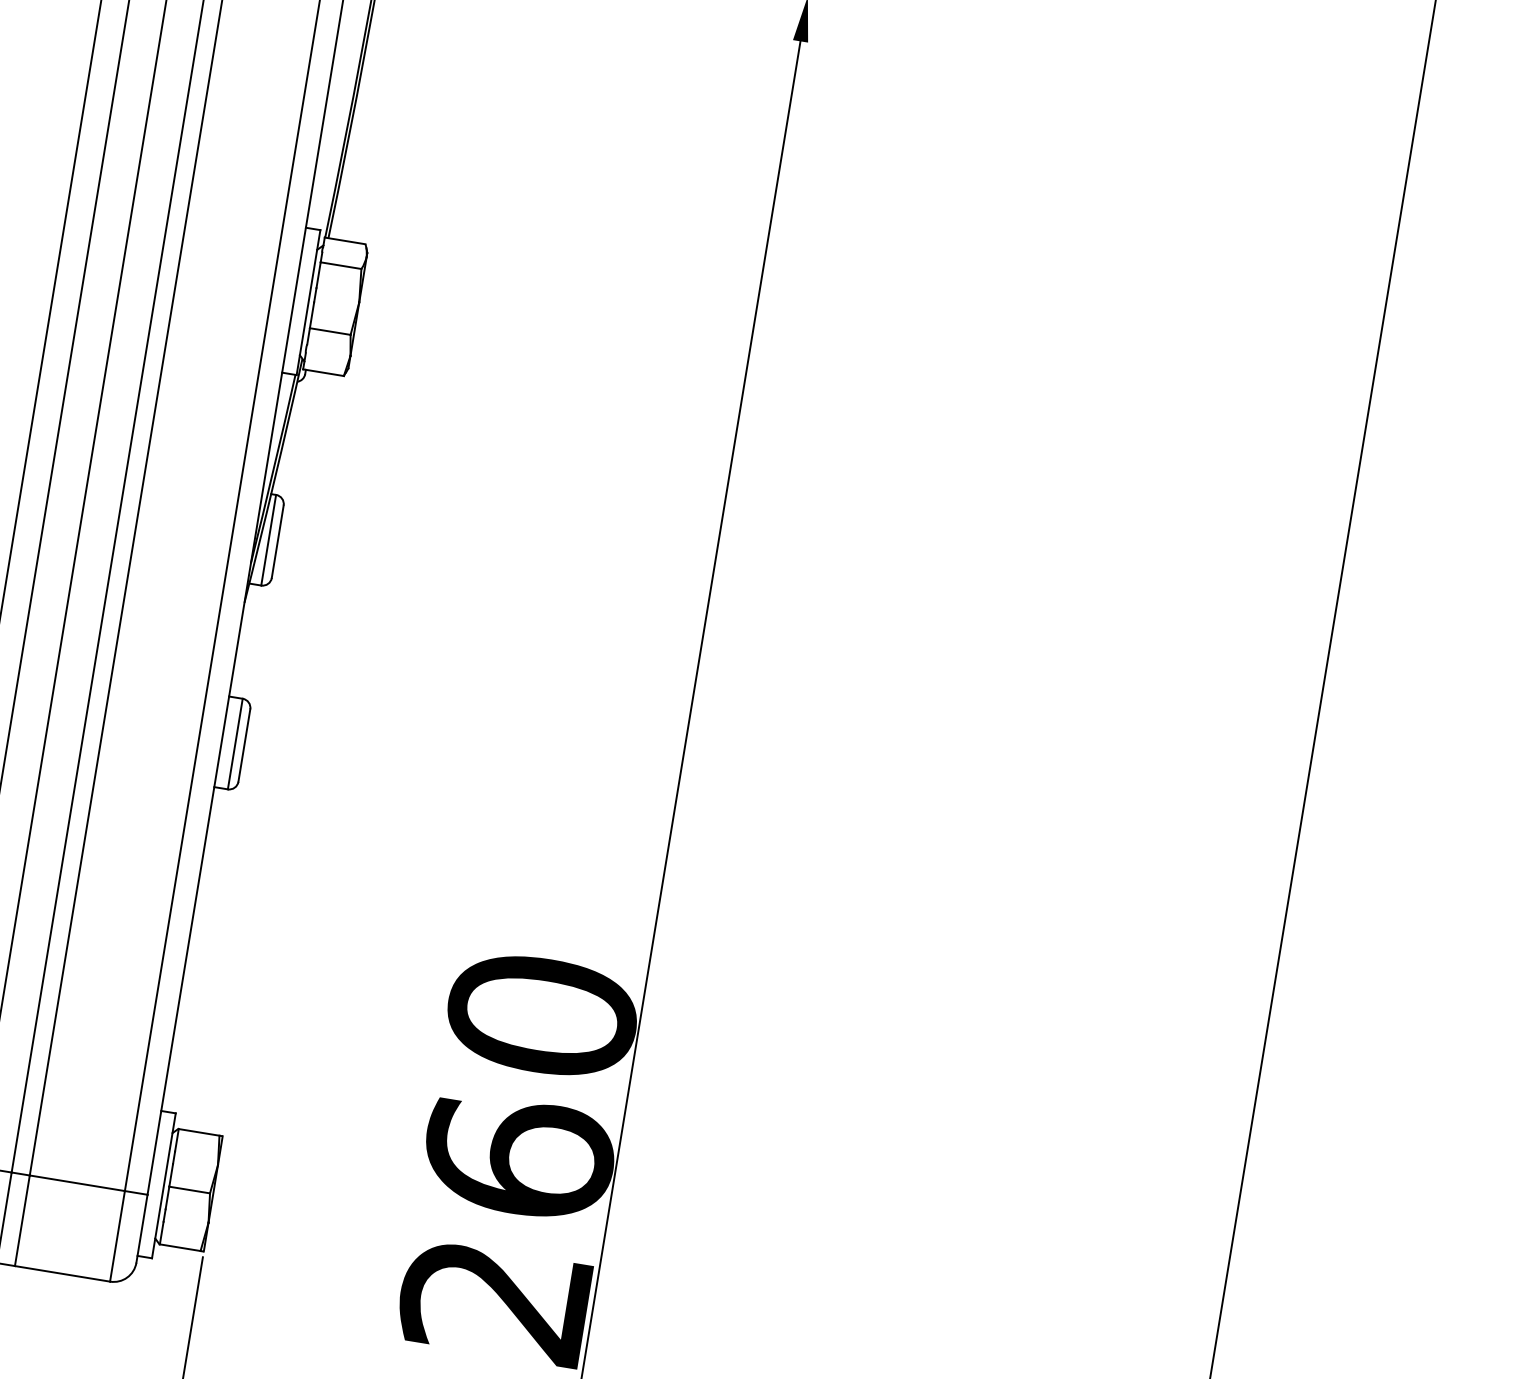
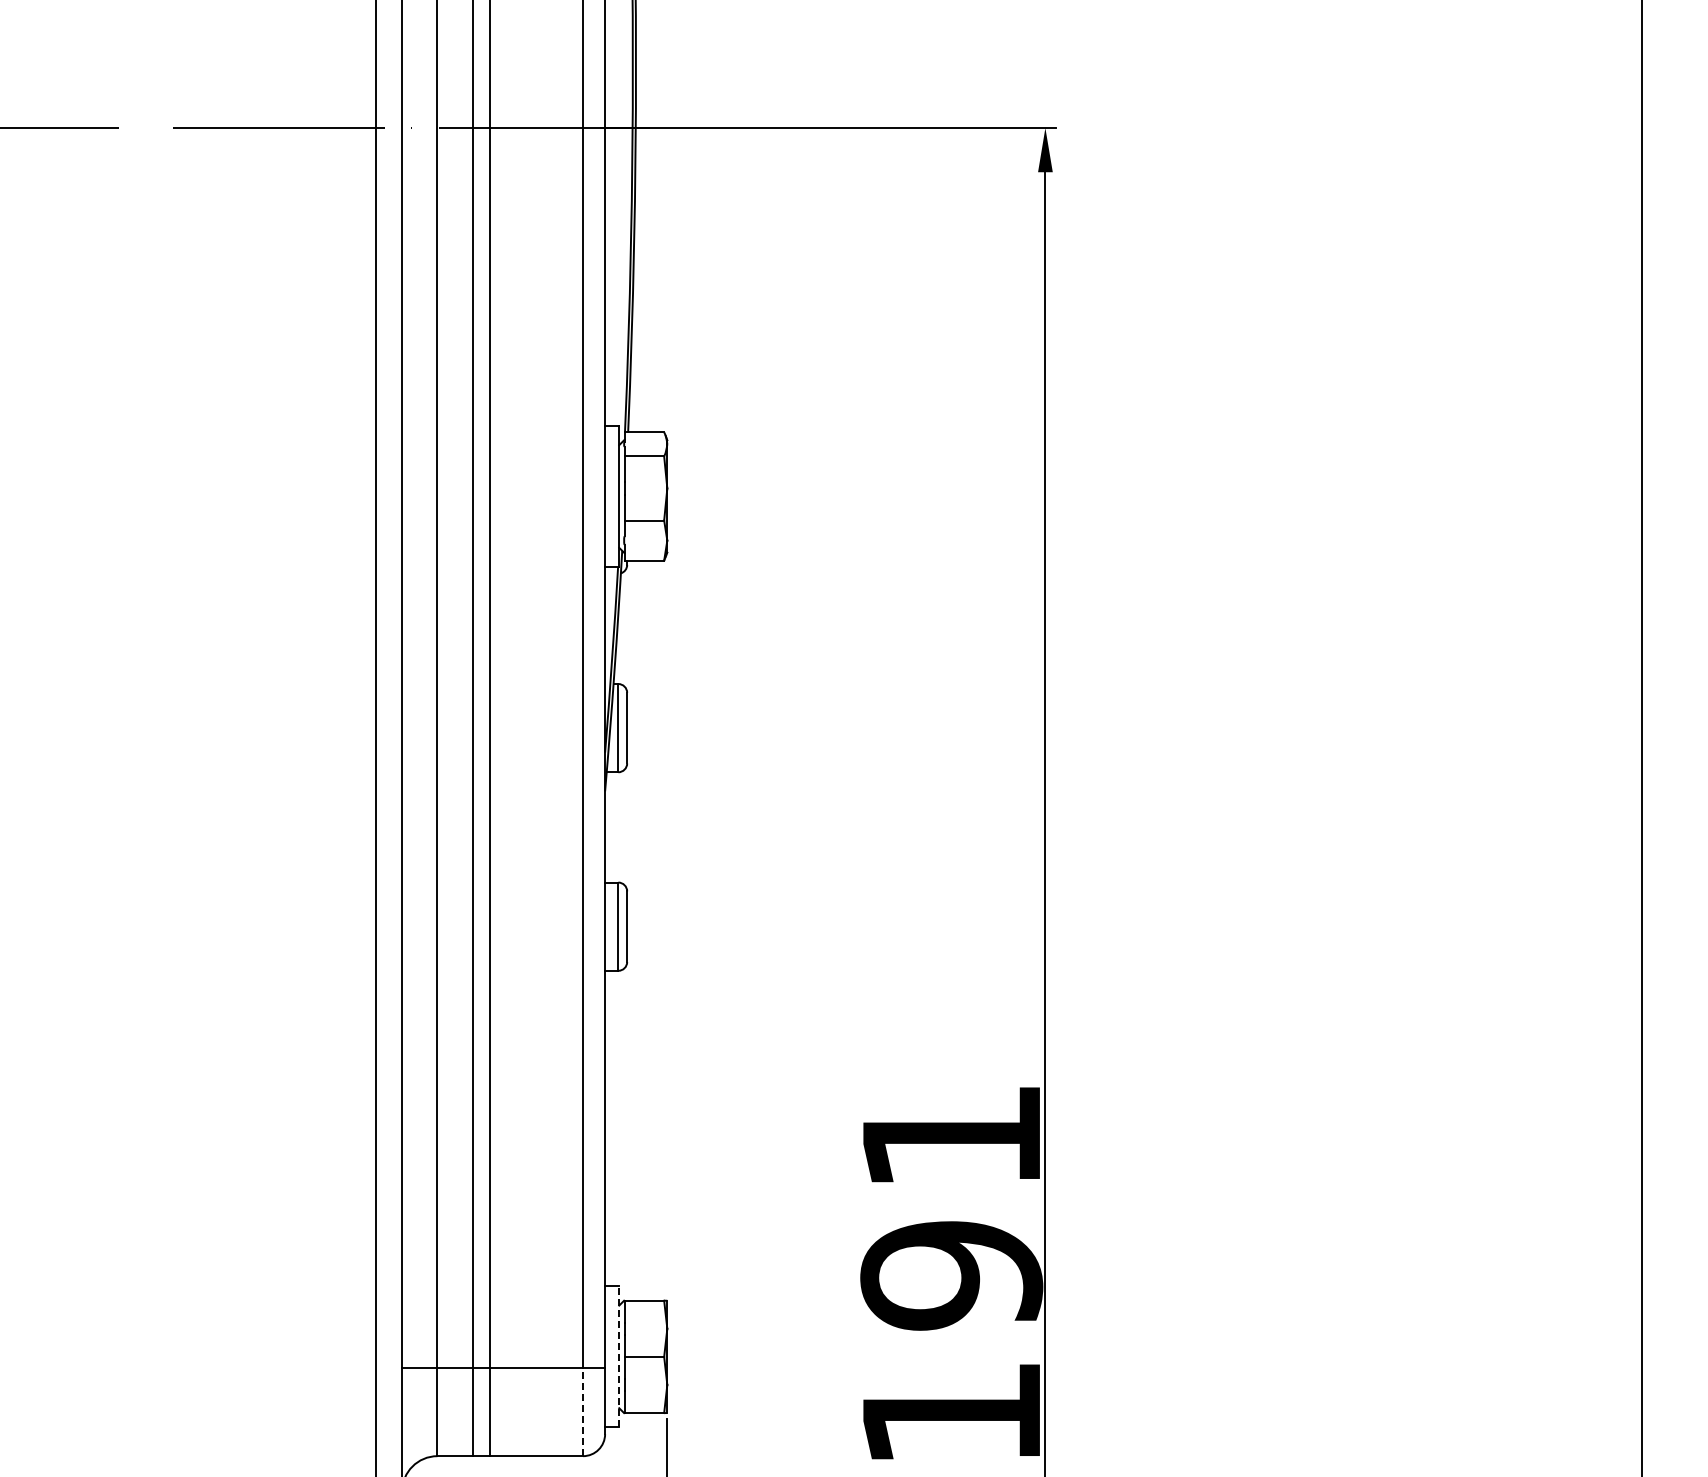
text: (518, 1157) -> (951, 1274), 260 -> 191
line: (164, 1185) -> (619, 1356), solid -> dashed
line: (118, 1235) -> (583, 1411), solid -> dashed

